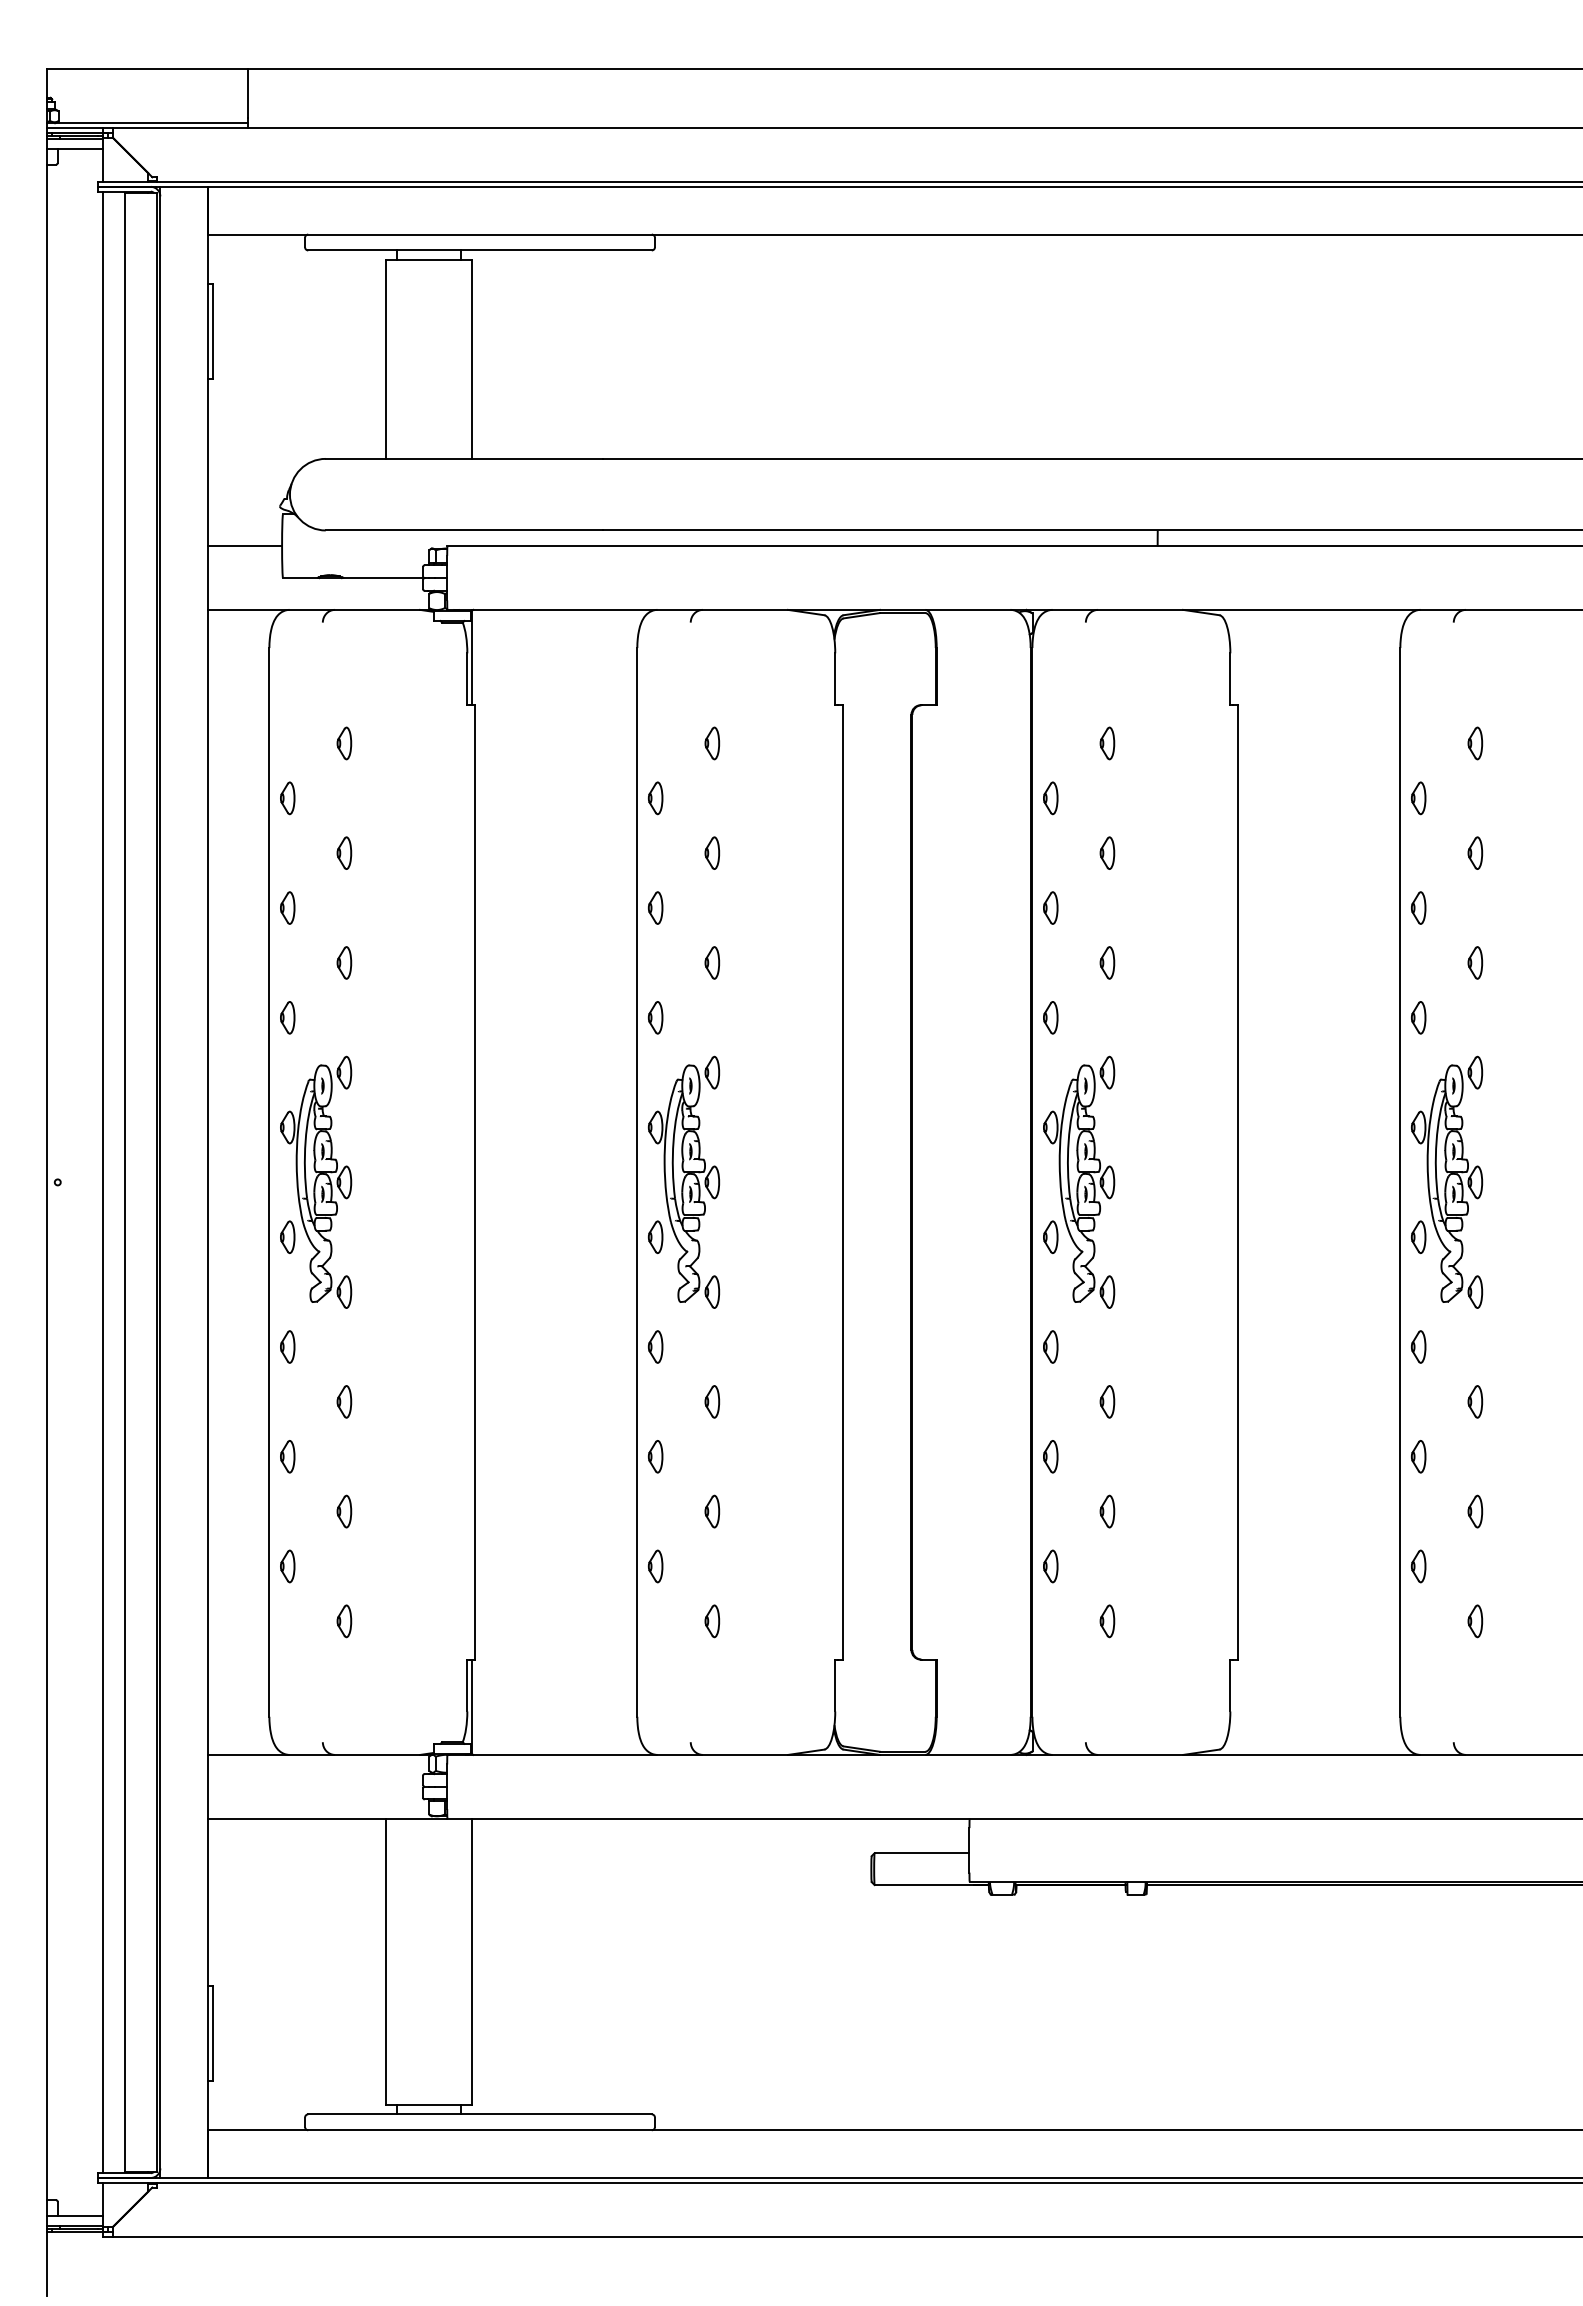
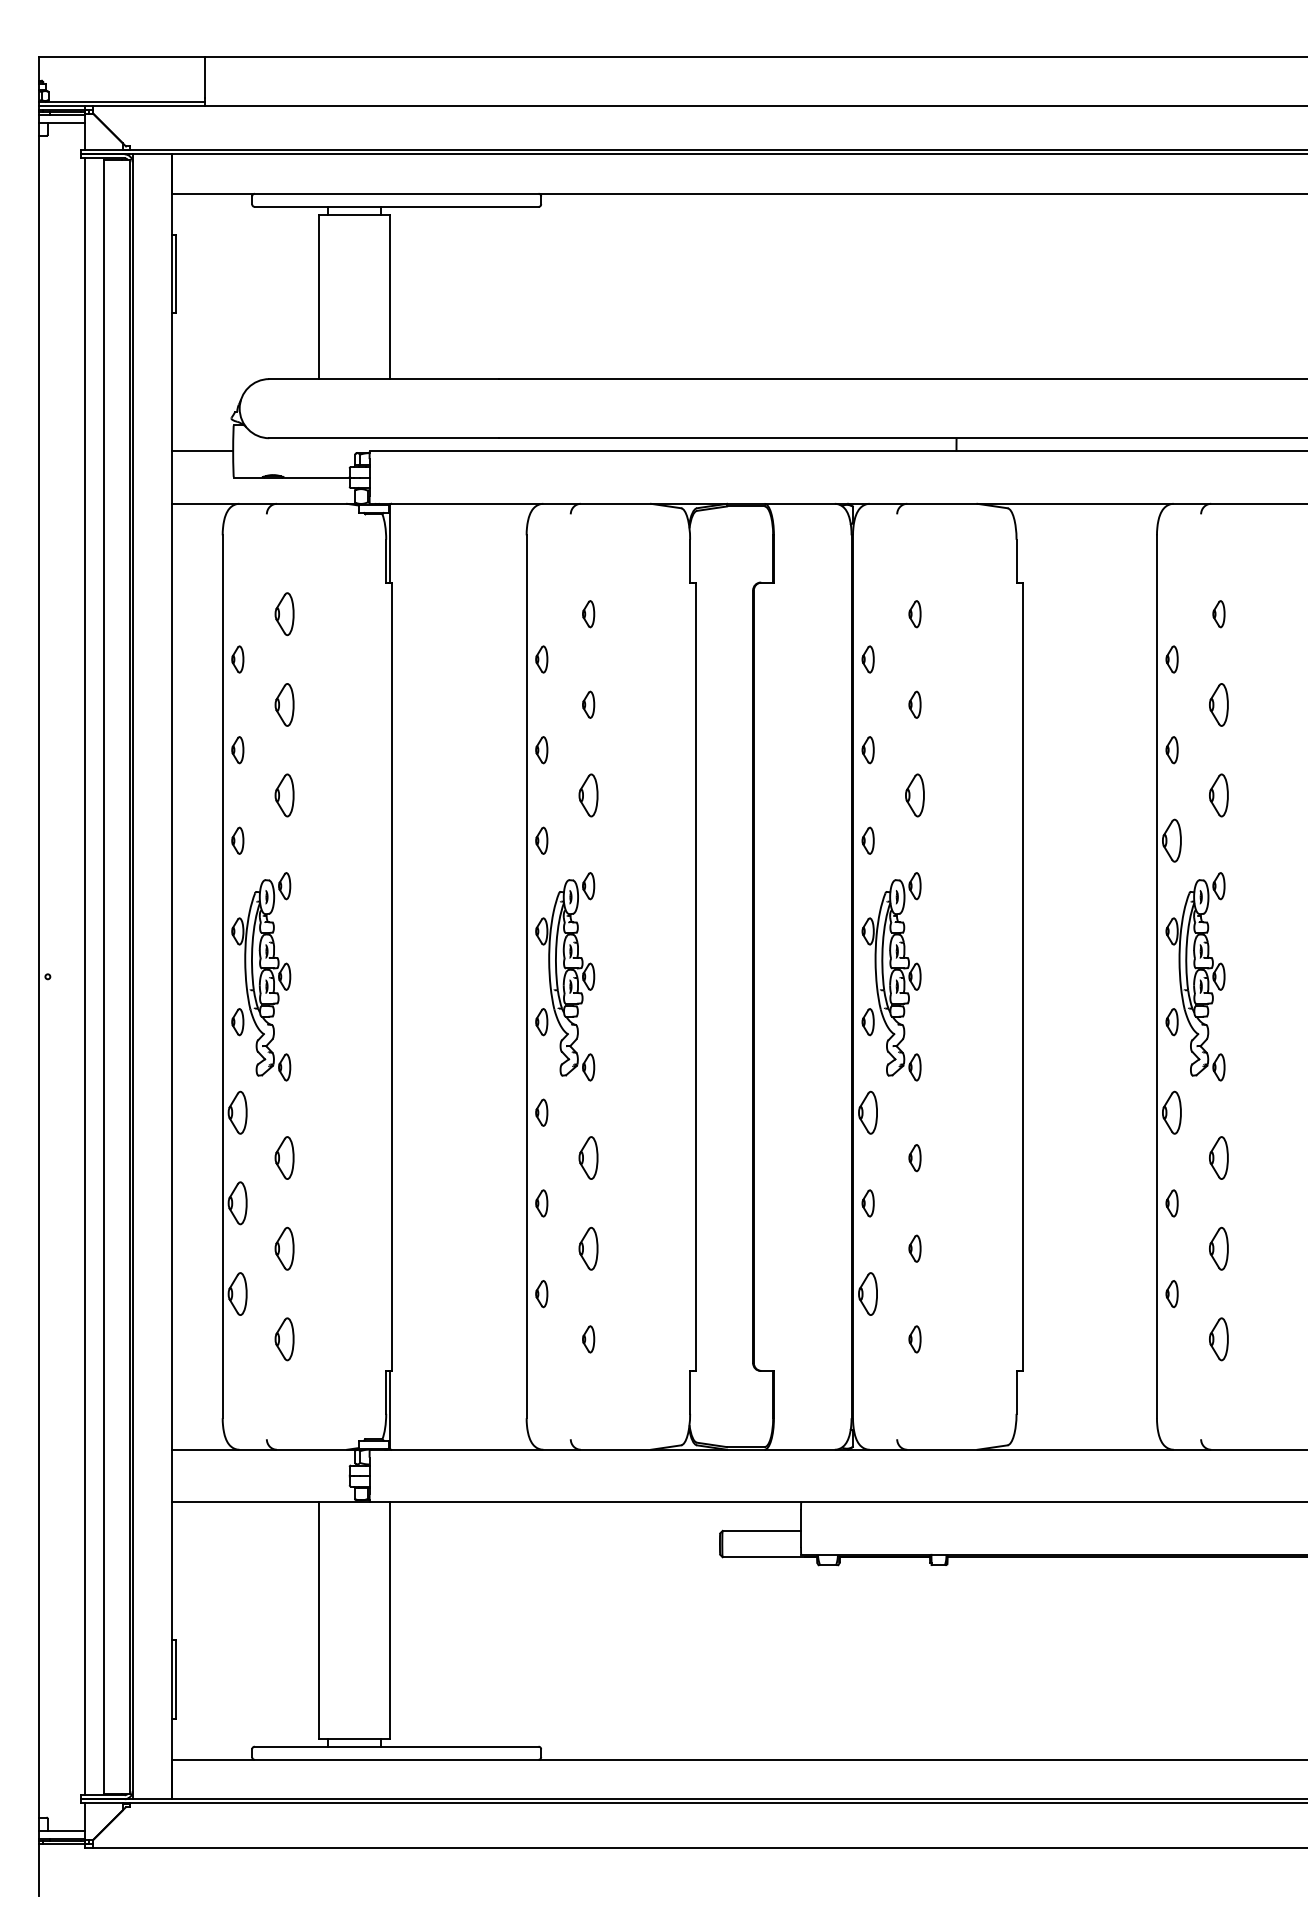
part: (344, 743) -> (284, 614), size x1.6
part: (344, 852) -> (284, 704), size x1.6
part: (1475, 852) -> (1219, 704), size x1.6
part: (344, 962) -> (284, 795), size x1.6
part: (712, 962) -> (588, 795), size x1.6
part: (1107, 962) -> (915, 795), size x1.6
part: (1475, 962) -> (1219, 795), size x1.6
part: (1418, 1017) -> (1171, 840), size x1.6
part: (287, 1346) -> (237, 1112), size x1.6
part: (1050, 1346) -> (867, 1112), size x1.6
part: (1418, 1346) -> (1171, 1112), size x1.6
part: (344, 1401) -> (284, 1157), size x1.6
part: (712, 1401) -> (588, 1157), size x1.6
part: (1475, 1401) -> (1219, 1157), size x1.6
part: (287, 1456) -> (237, 1203), size x1.6
part: (344, 1511) -> (284, 1248), size x1.6
part: (712, 1511) -> (588, 1248), size x1.6
part: (1475, 1511) -> (1219, 1248), size x1.6
part: (287, 1566) -> (237, 1294), size x1.6
part: (1050, 1566) -> (867, 1294), size x1.6
part: (344, 1621) -> (284, 1339), size x1.6
part: (1475, 1621) -> (1219, 1339), size x1.6

